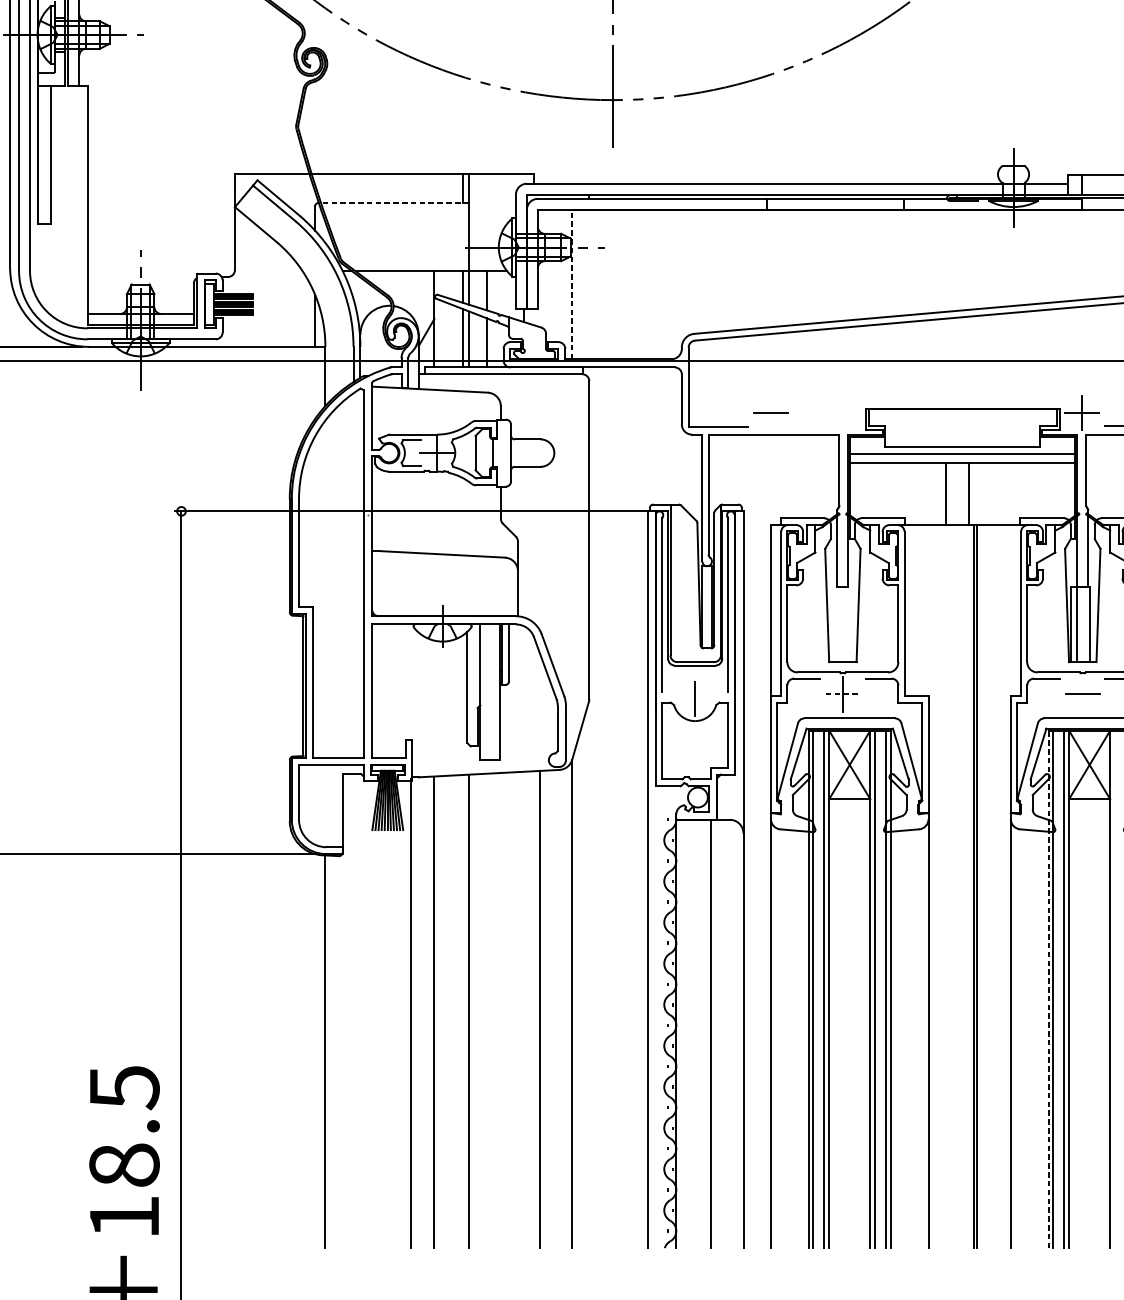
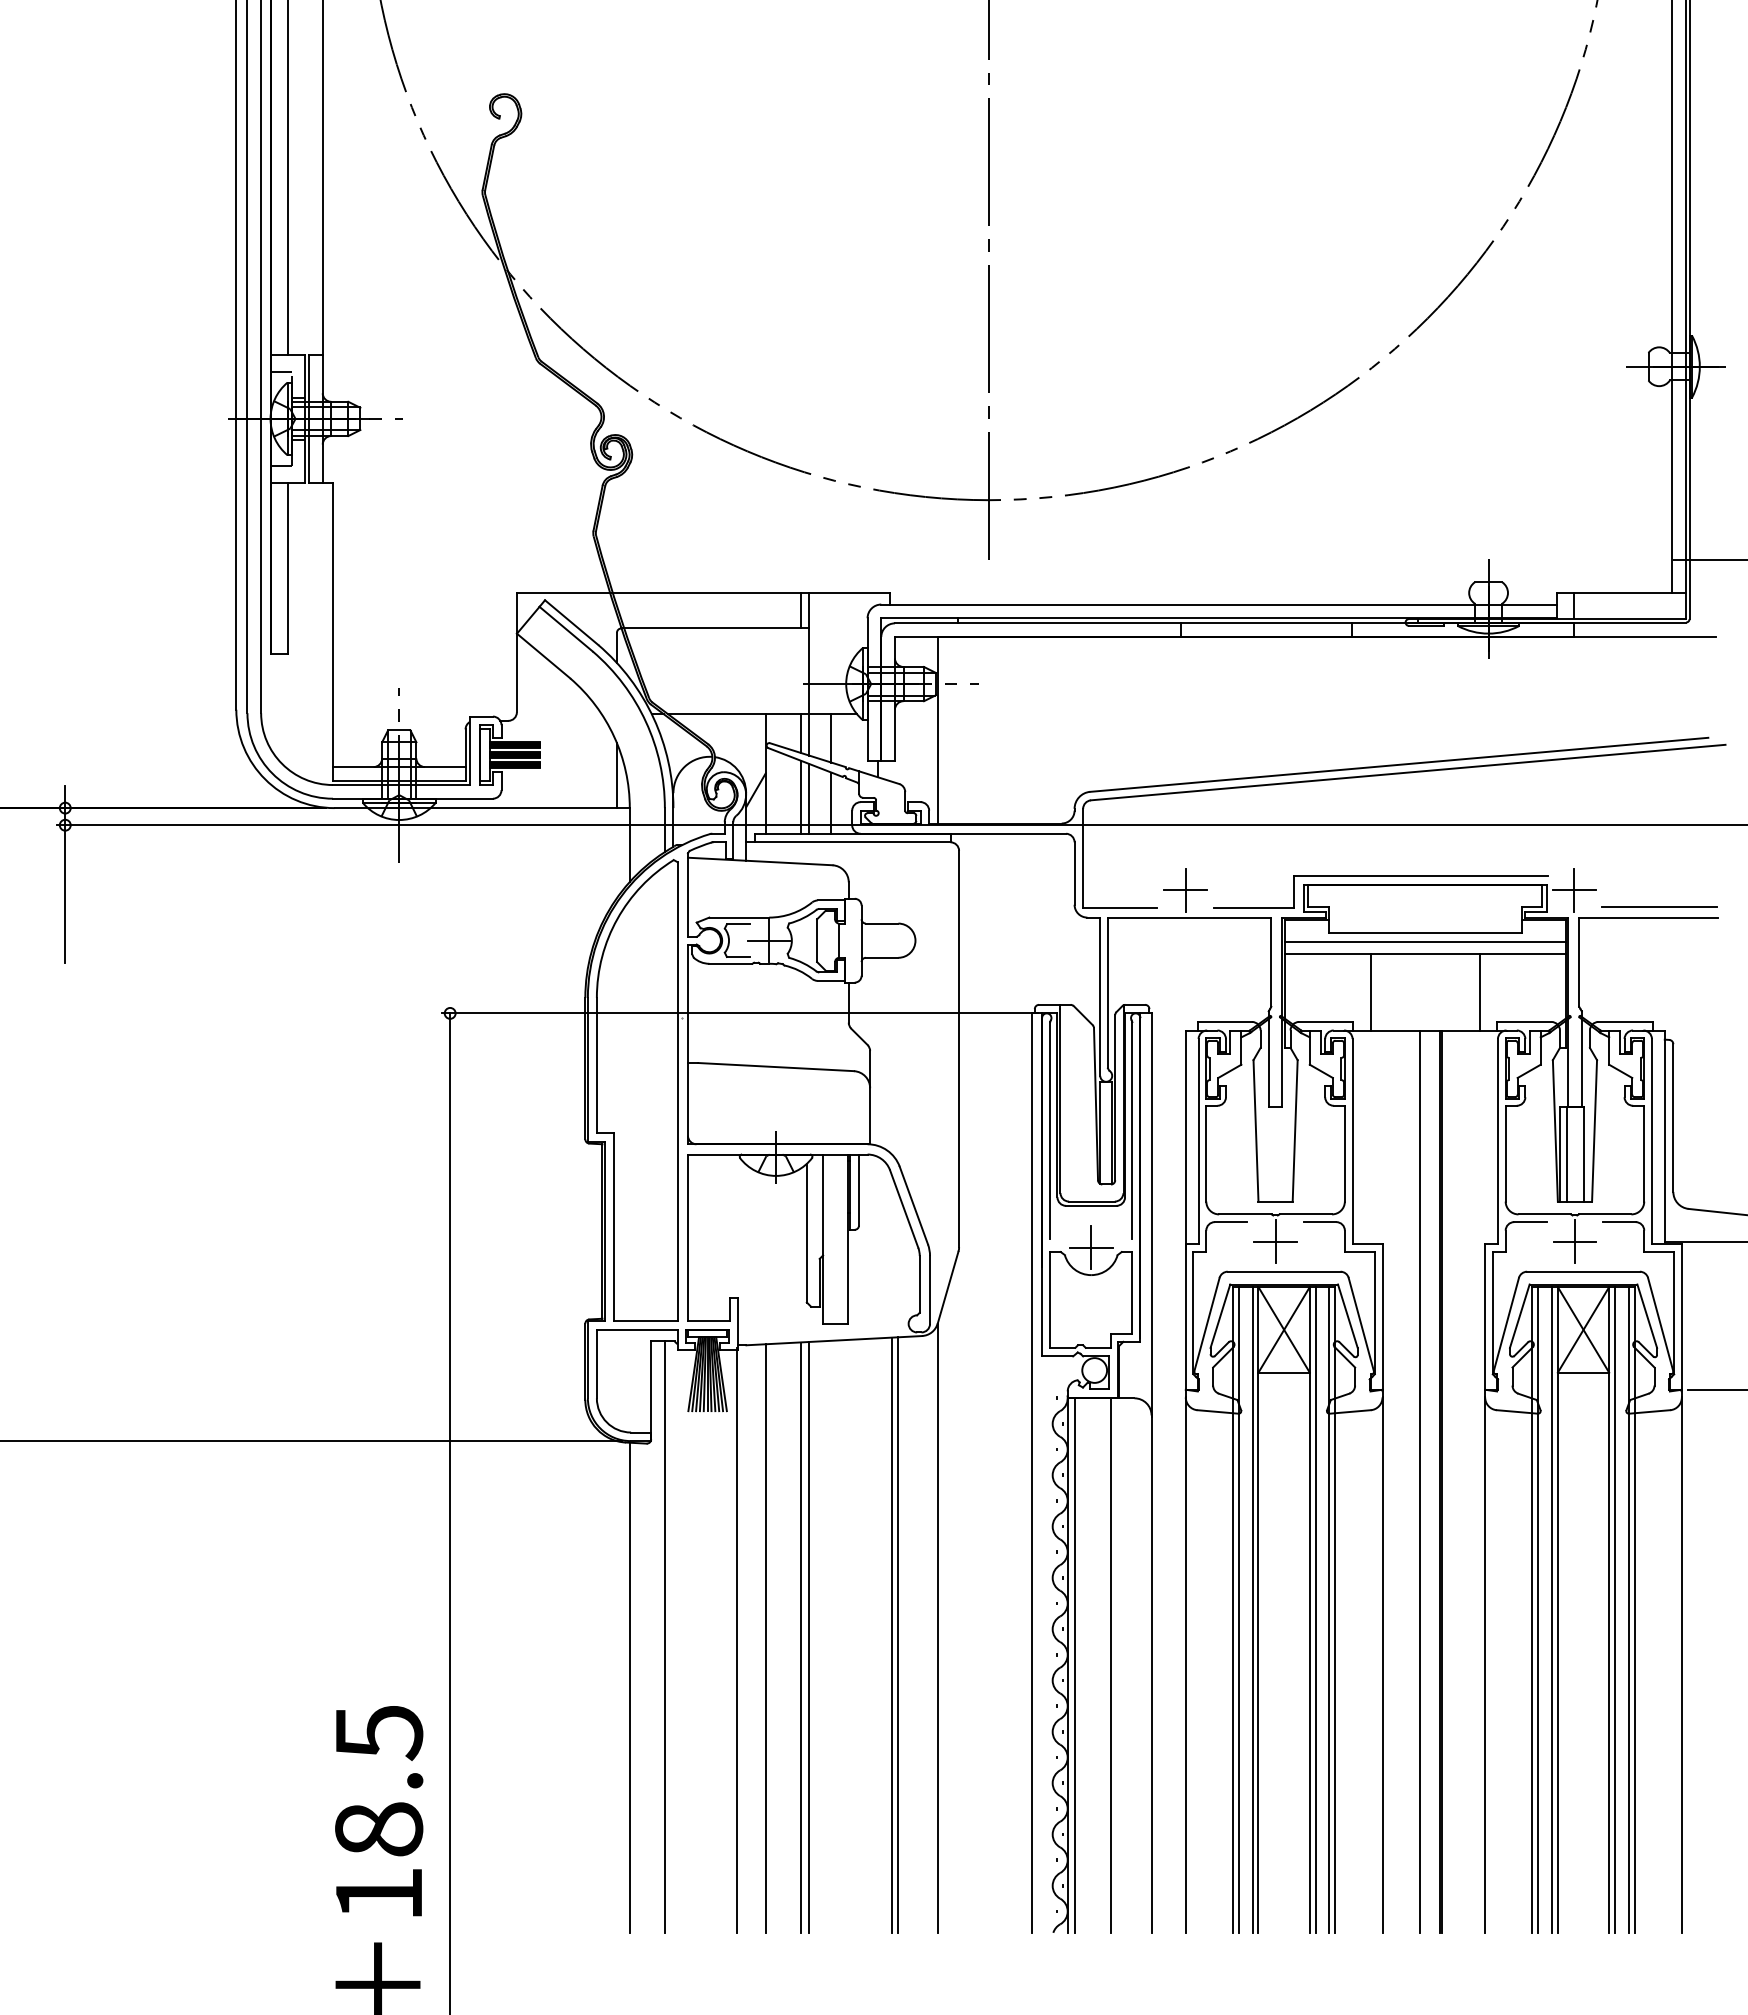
line: (393, 202) -> (714, 628), dashed -> solid
line: (571, 283) -> (937, 729), dashed -> solid
part: (926, 401) -> (1380, 876), added
line: (770, 412) -> (1185, 889), added
line: (946, 493) -> (1480, 991), moved
line: (968, 493) -> (1370, 991), moved
line: (843, 694) -> (1276, 1241), dashed -> solid
line: (1082, 694) -> (1574, 1241), added
line: (694, 698) -> (1090, 1247), added
line: (959, 886) -> (1420, 1481), added
line: (1048, 989) -> (1532, 1610), dashed -> solid
line: (1115, 989) -> (1615, 1609), added
line: (535, 1009) -> (892, 1634), added
line: (353, 1010) -> (664, 1636), added
line: (462, 1011) -> (800, 1637), added
line: (681, 1033) -> (1074, 1665), added

